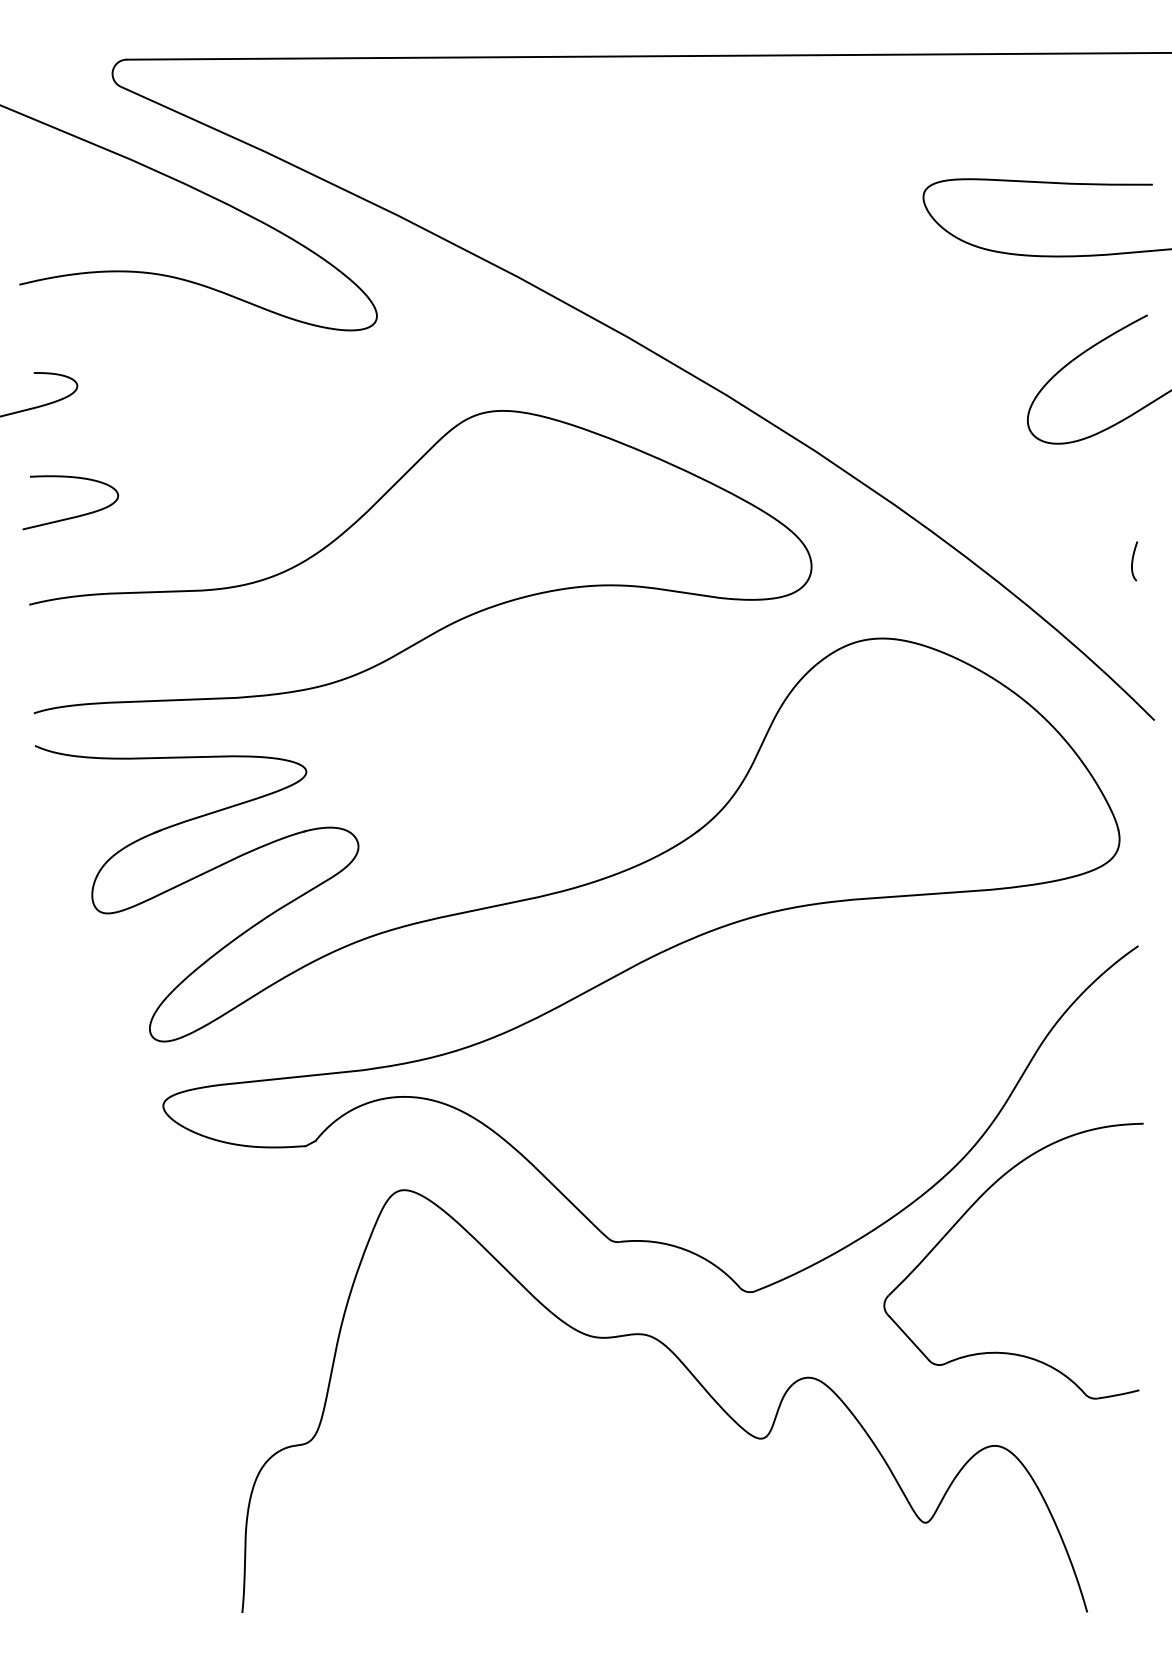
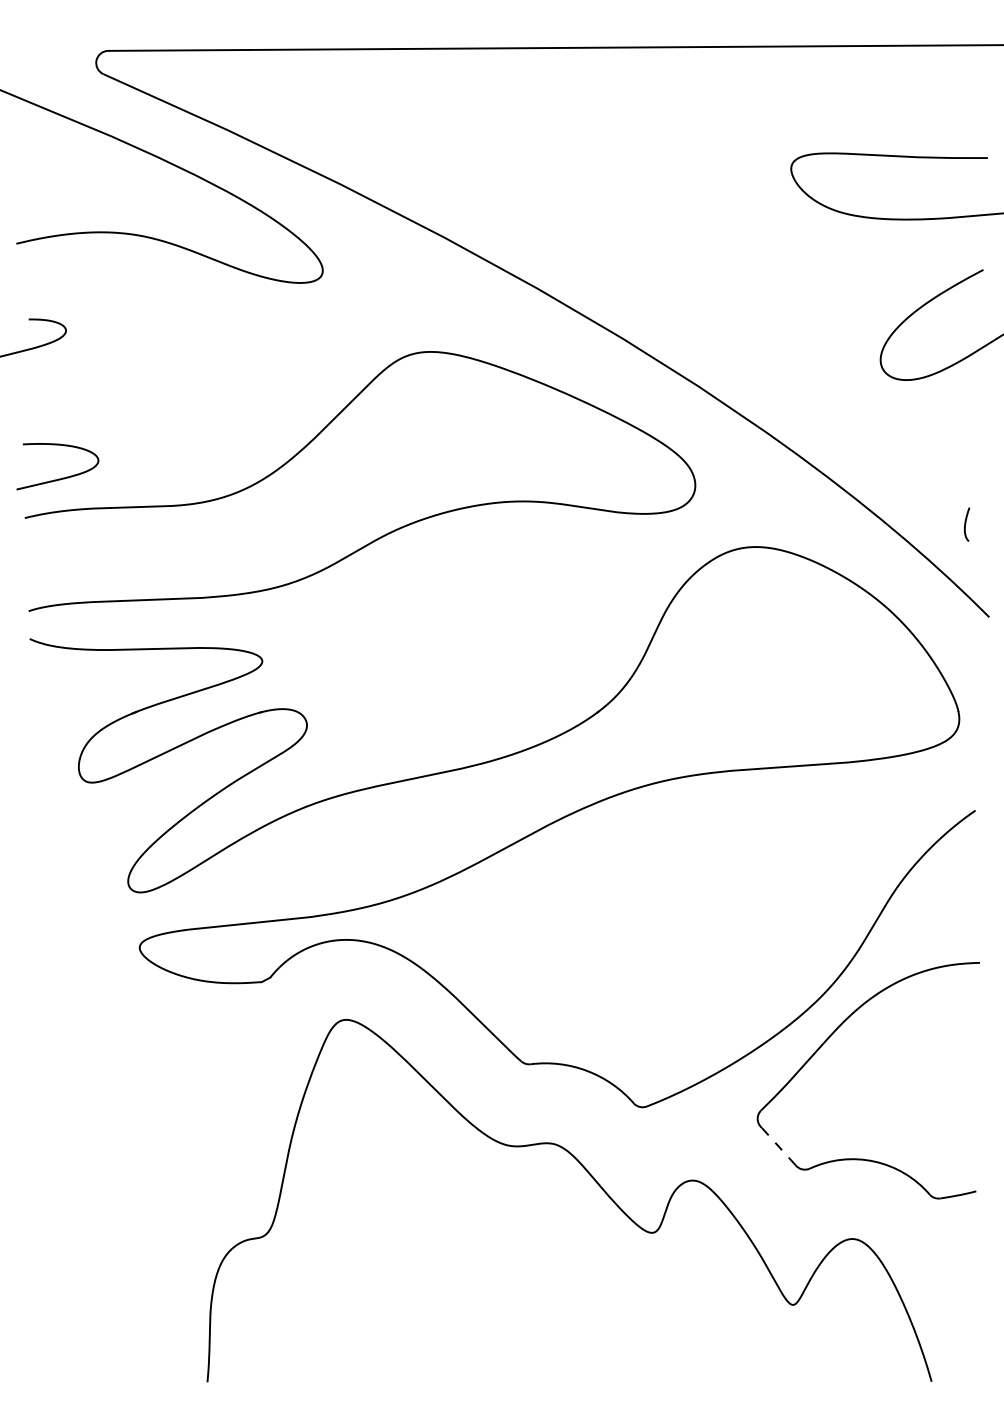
curve: (72, 516) -> (59, 478), moved
curve: (1133, 561) -> (966, 524), moved
line: (908, 1337) -> (778, 1146), solid -> dashed

